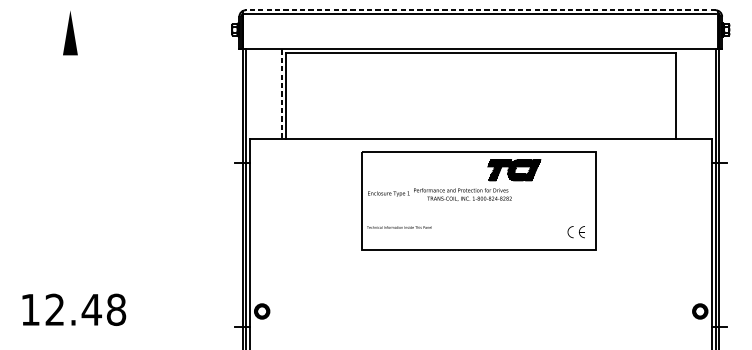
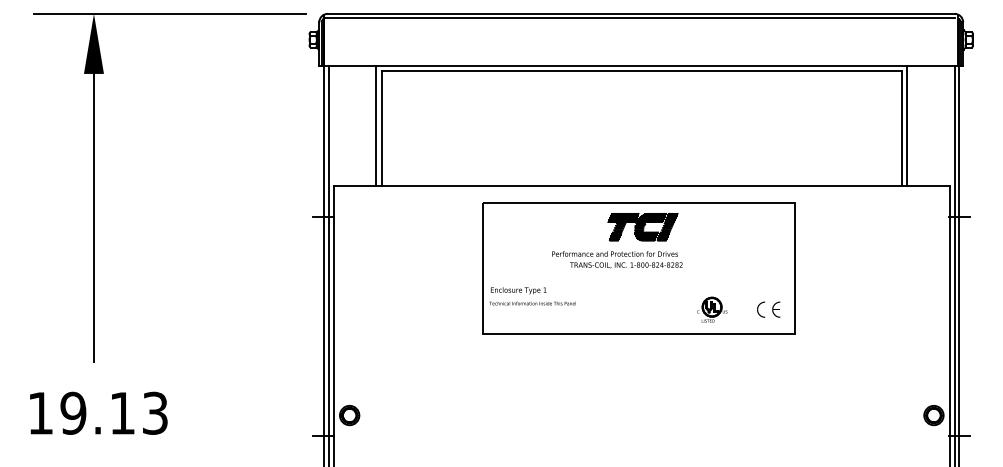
line: (127, 10) -> (169, 13), added
line: (480, 10) -> (640, 13), dashed -> solid
line: (282, 94) -> (376, 125), dashed -> solid
line: (679, 94) -> (906, 125), added
line: (70, 163) -> (93, 217), added
part: (513, 170) -> (642, 227), moved
text: (388, 193) -> (518, 290), moved
part: (534, 231) -> (712, 309), added
text: (85, 309) -> (114, 412), 12.48 -> 19.13

